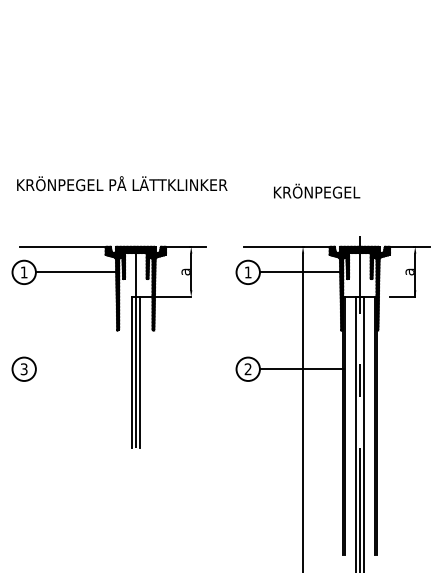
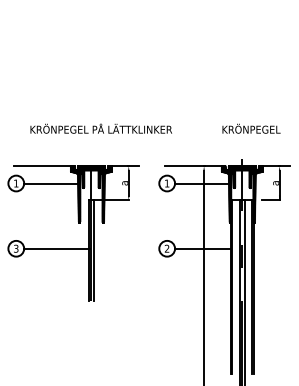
text: (121, 183) -> (100, 128), moved
text: (317, 190) -> (251, 128), moved
line: (85, 368) -> (57, 248), added

